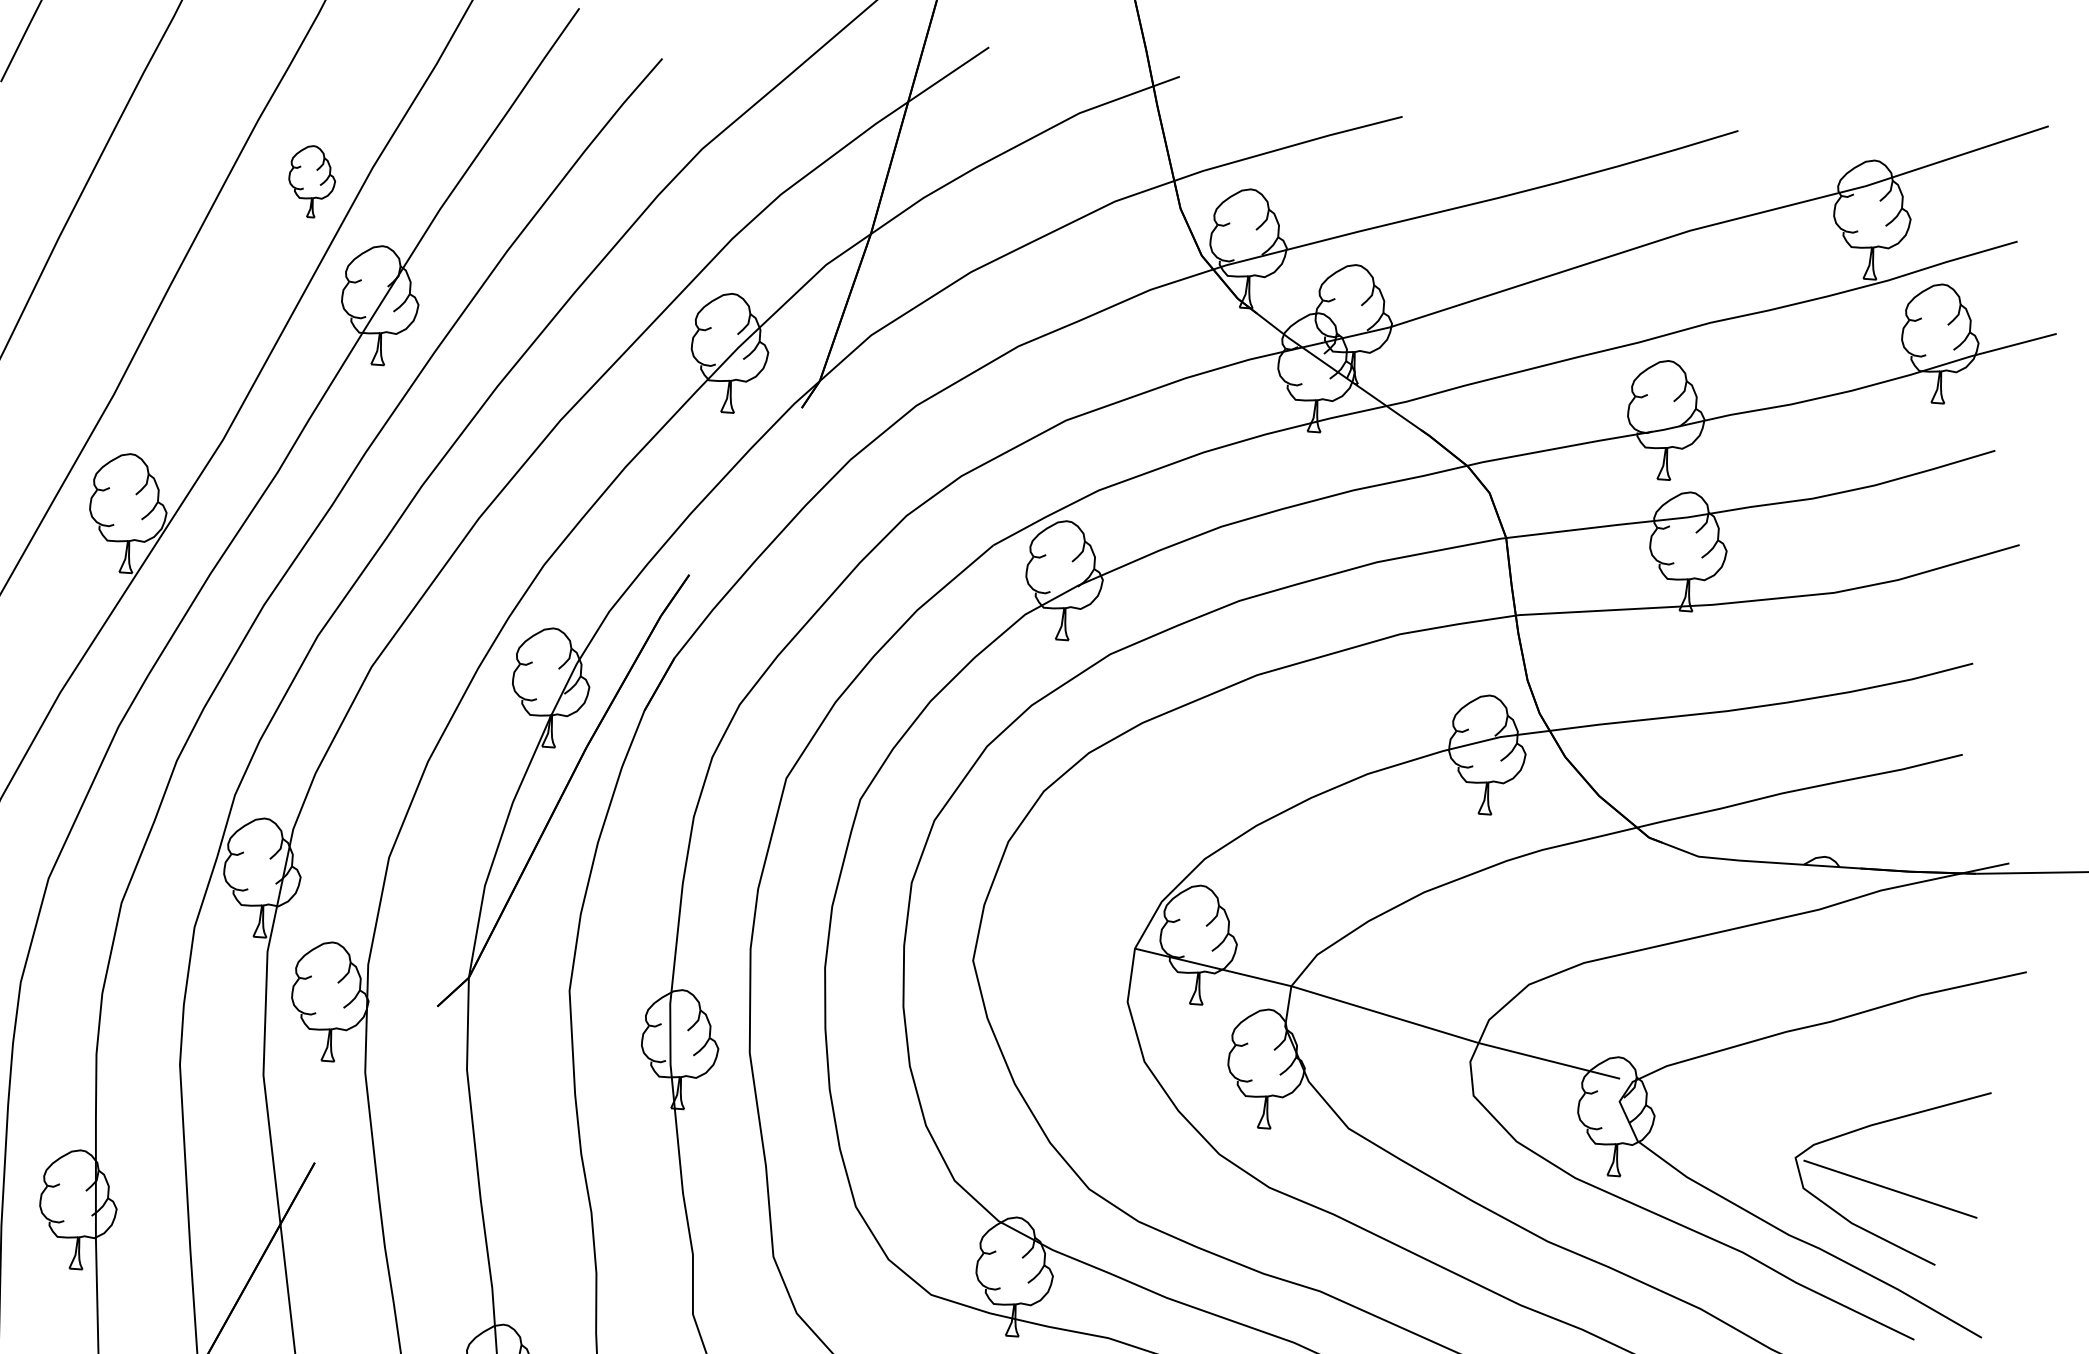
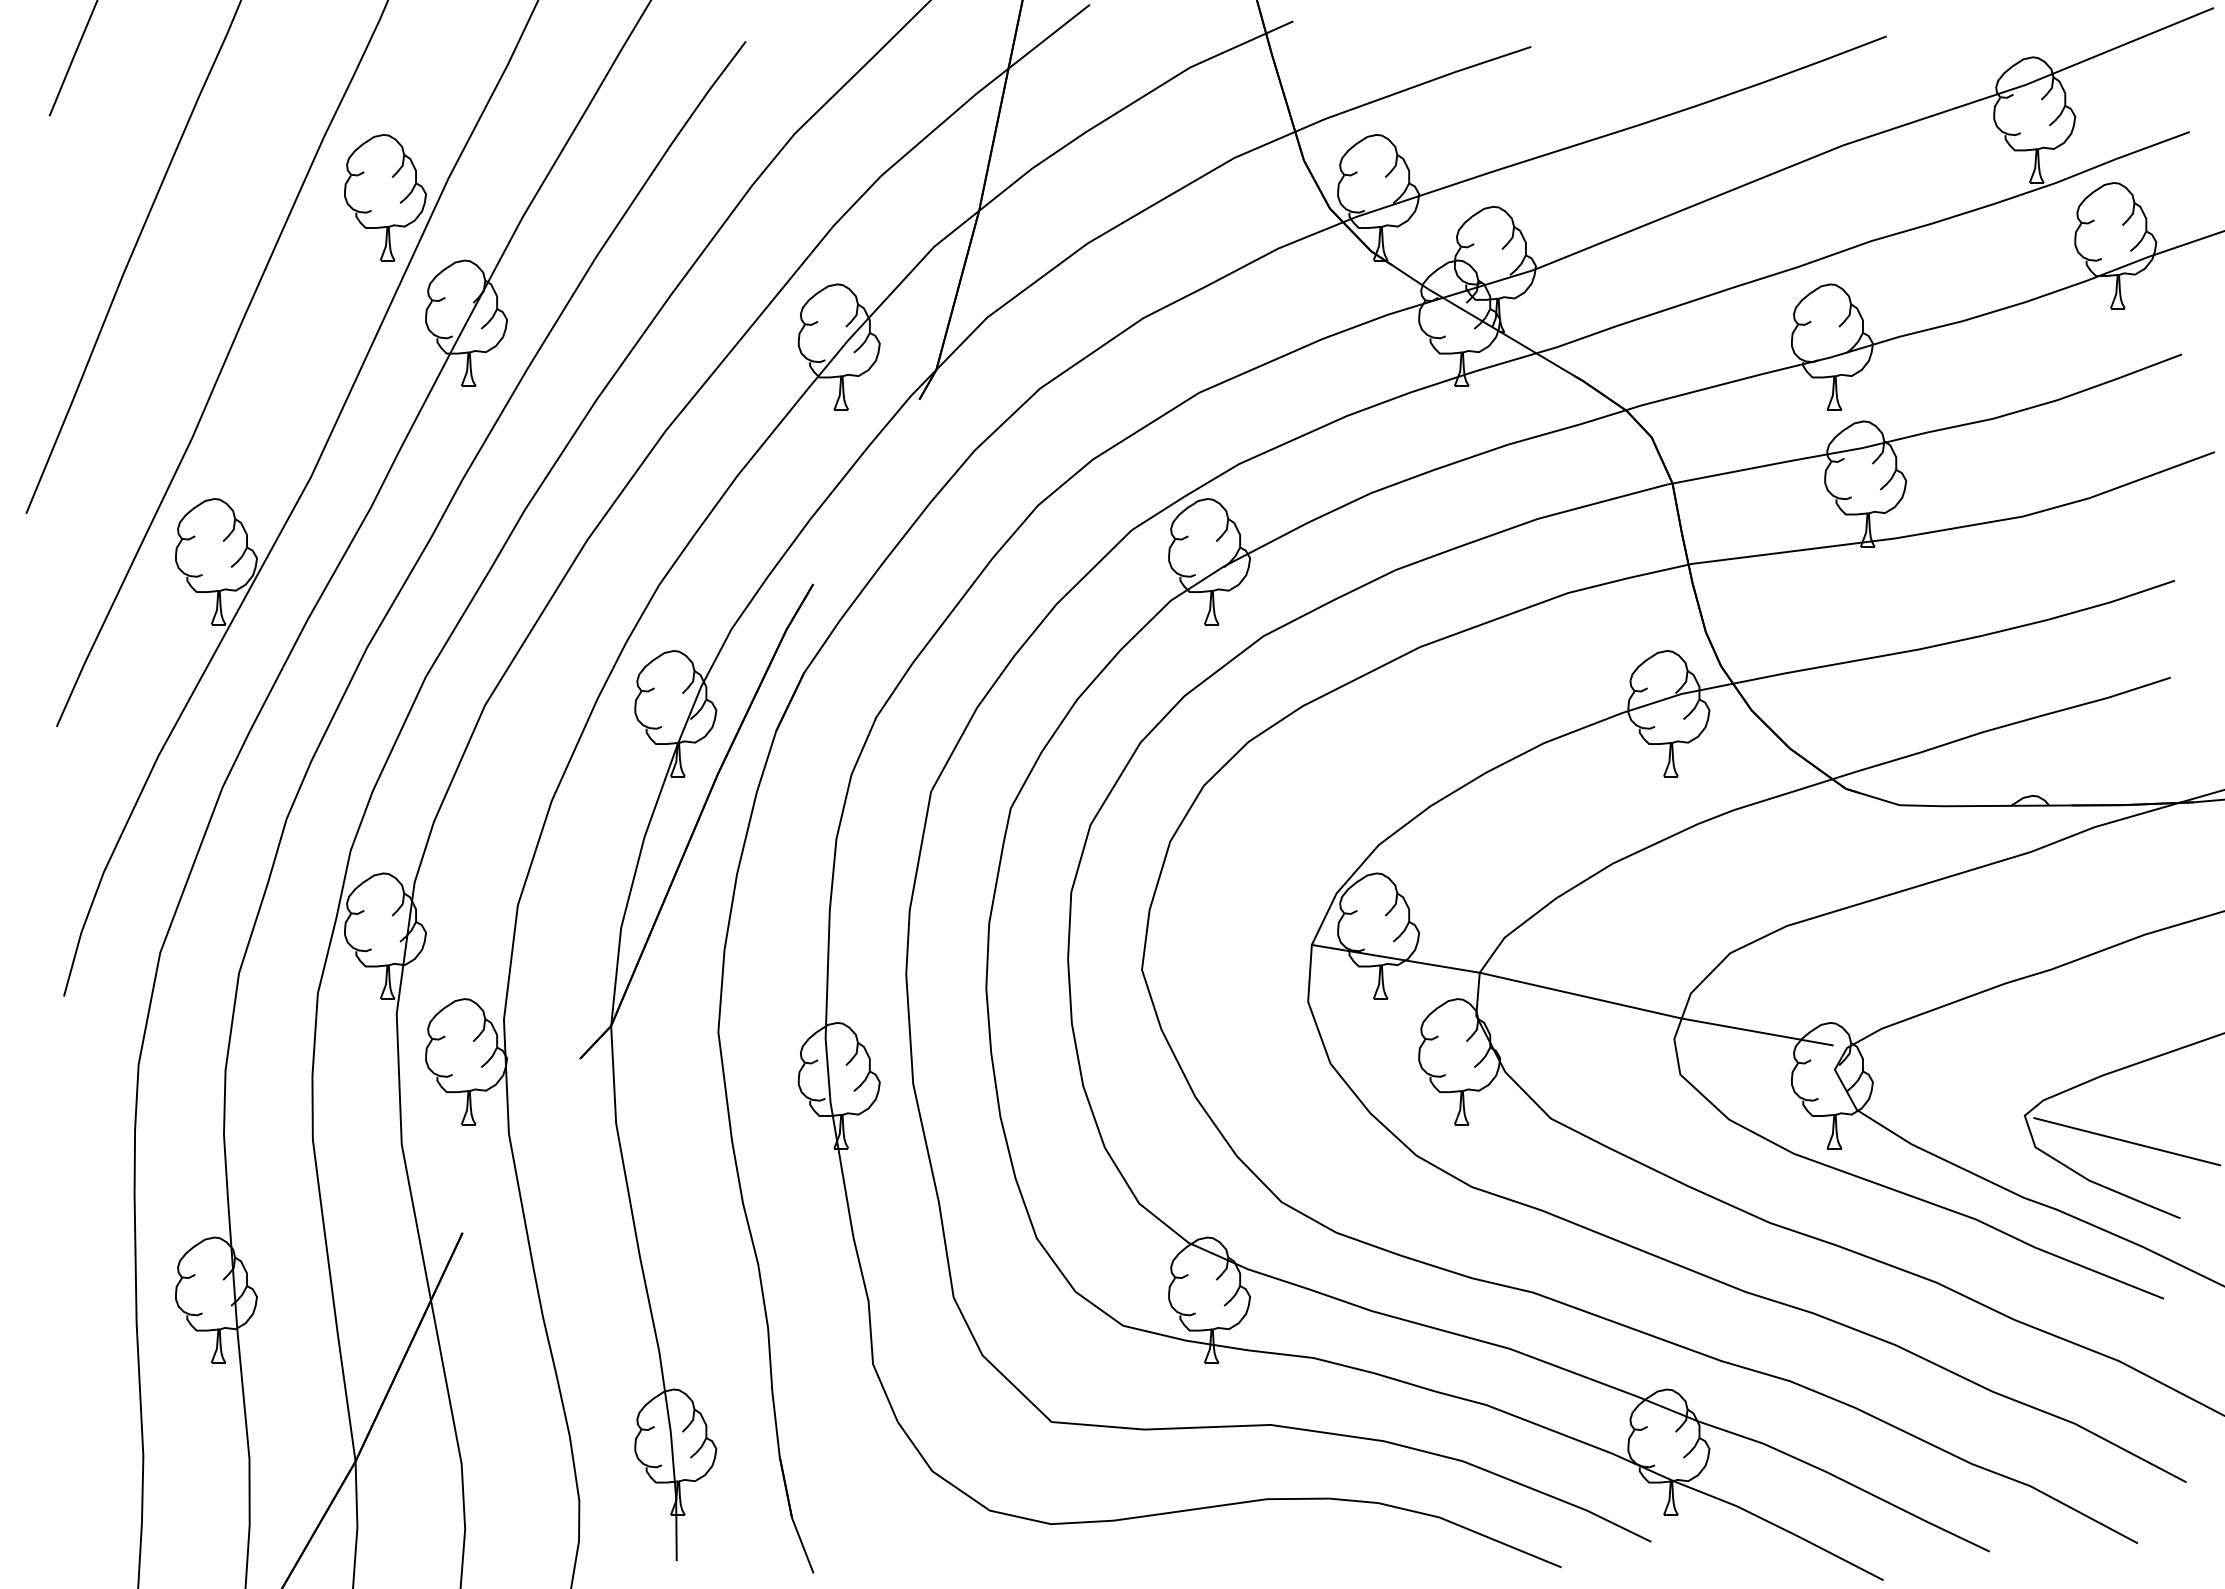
part: (312, 181) -> (385, 197), size x1.67

